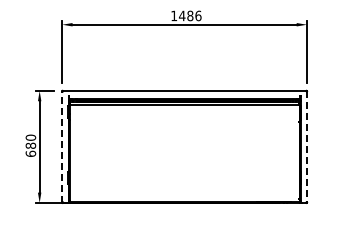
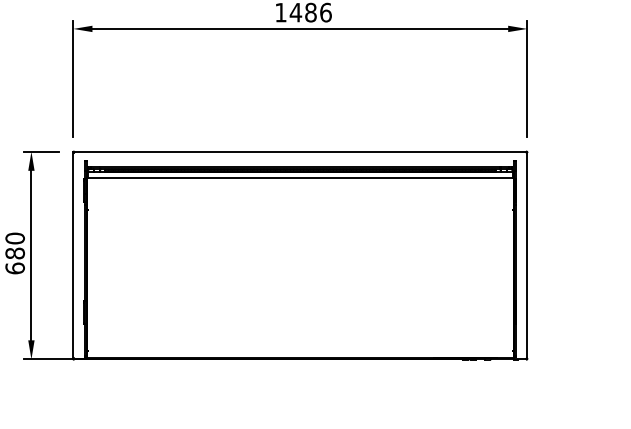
line: (62, 146) -> (73, 254), dashed -> solid
line: (306, 146) -> (526, 254), dashed -> solid

